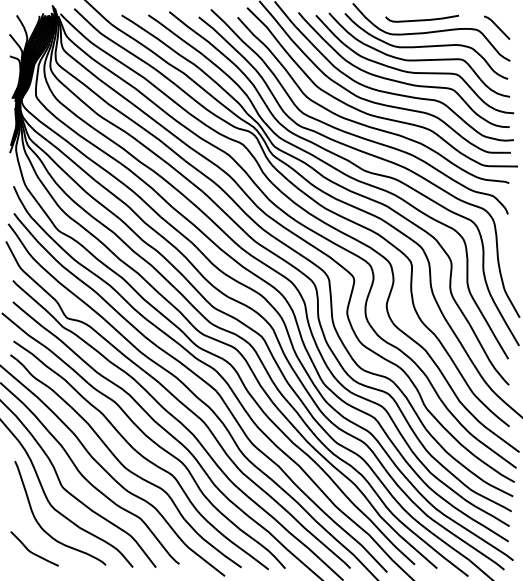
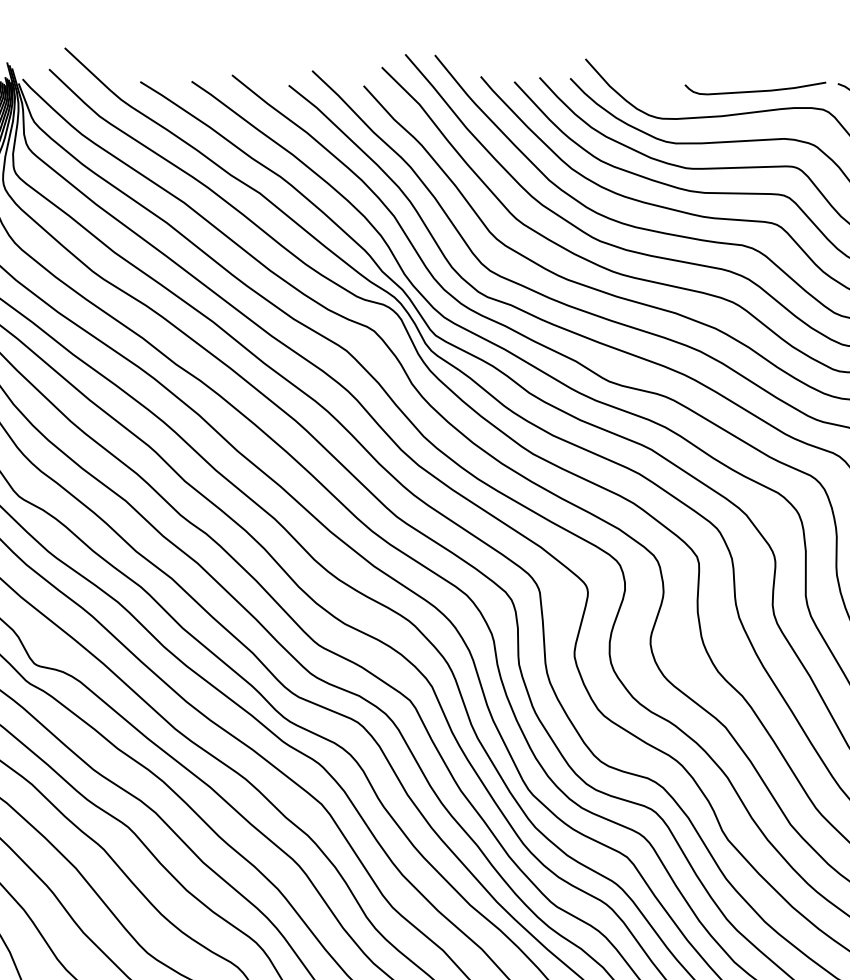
curve: (421, 19) -> (754, 89), moved

